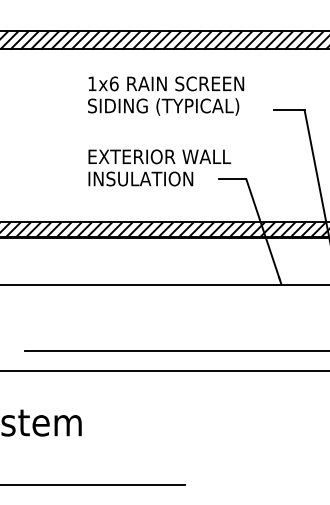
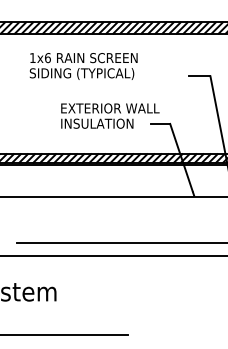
text: (165, 96) -> (83, 66), moved

